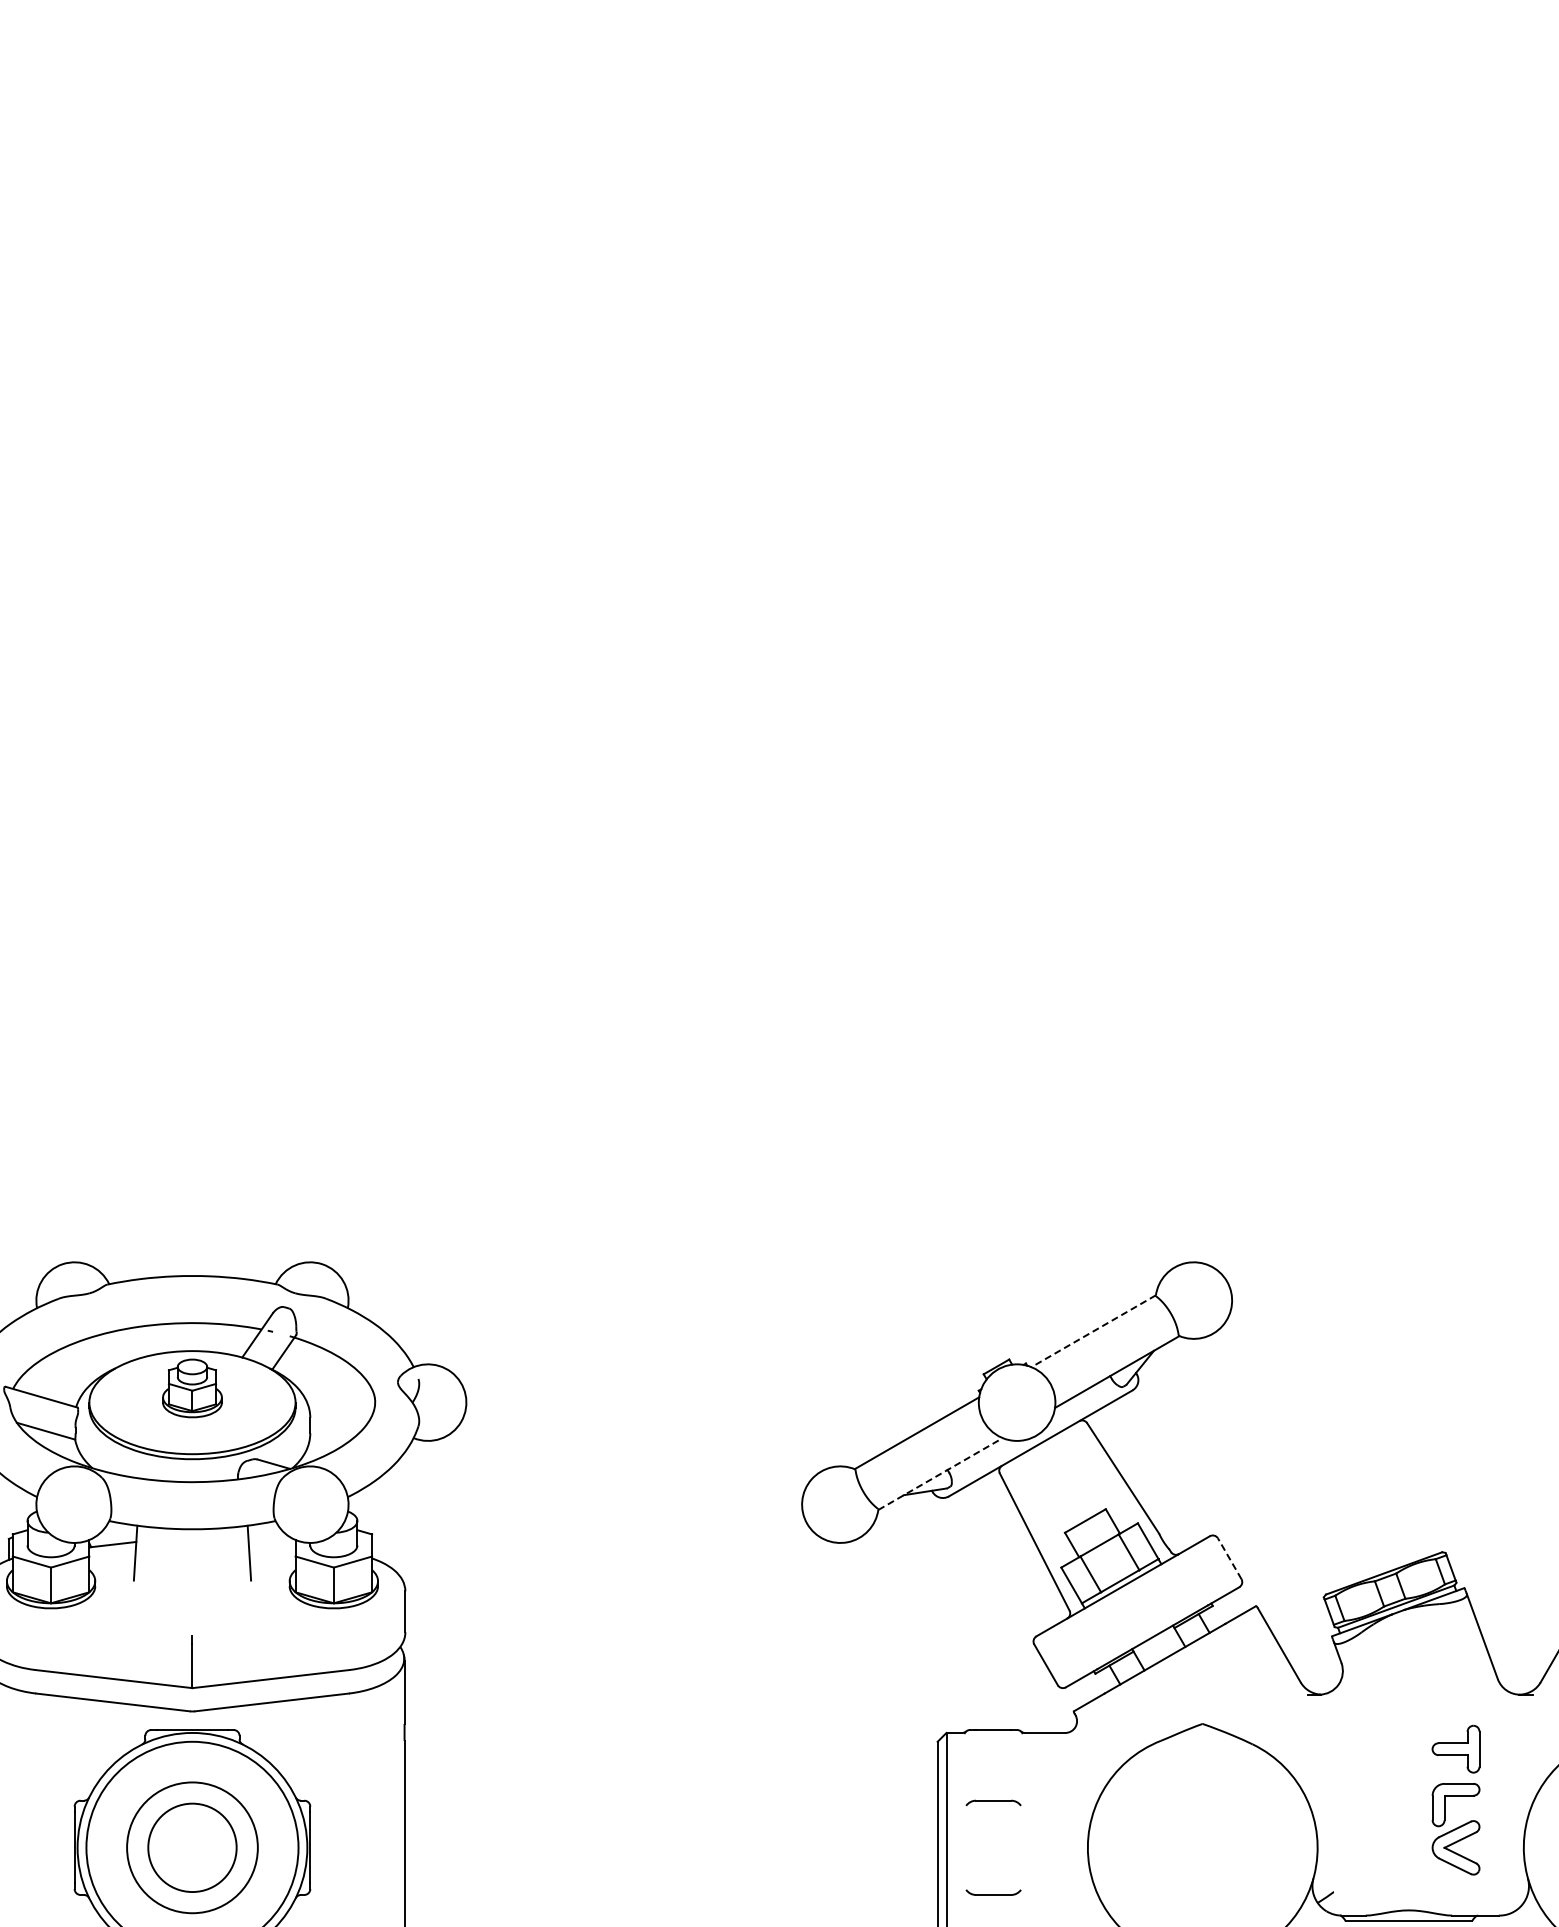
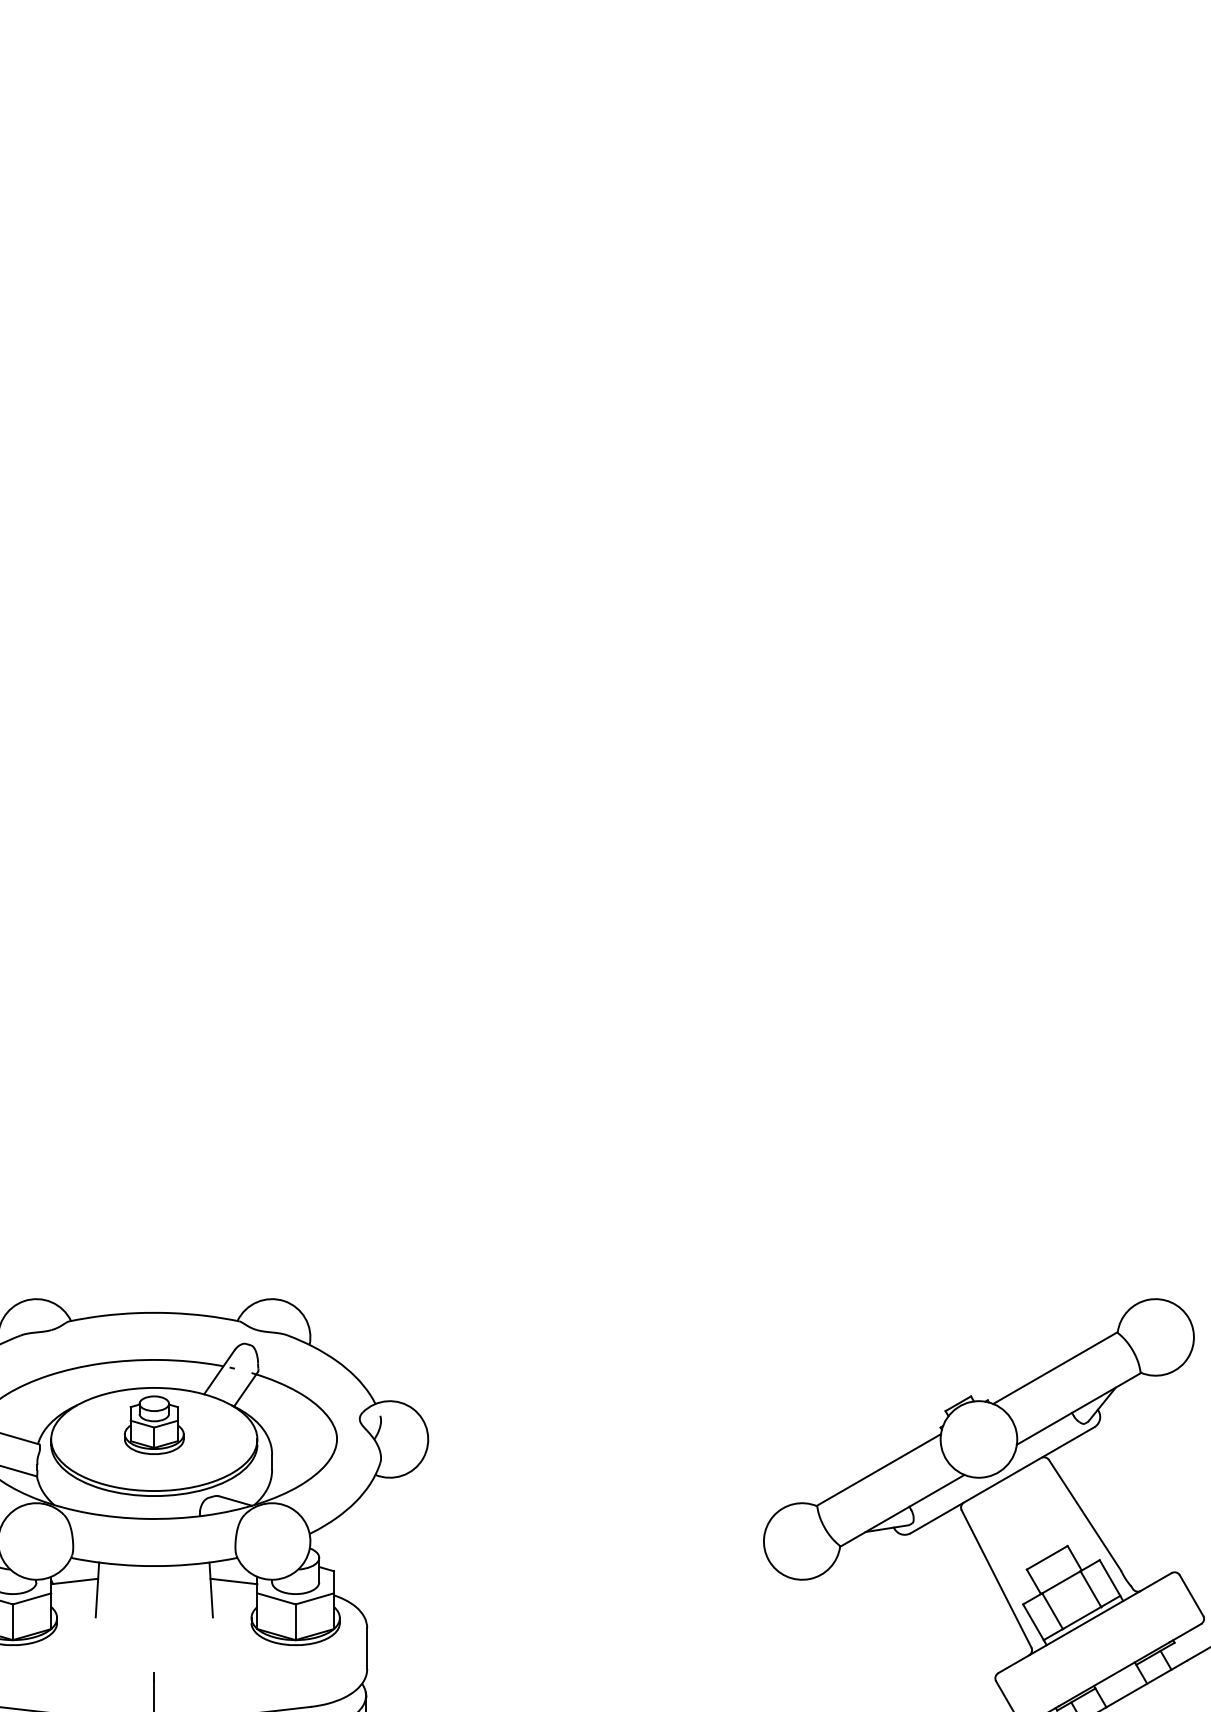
line: (1093, 1331) -> (1055, 1368), dashed -> solid
line: (940, 1474) -> (902, 1511), dashed -> solid
line: (271, 1544) -> (233, 1581), added
line: (1229, 1558) -> (1191, 1595), dashed -> solid

